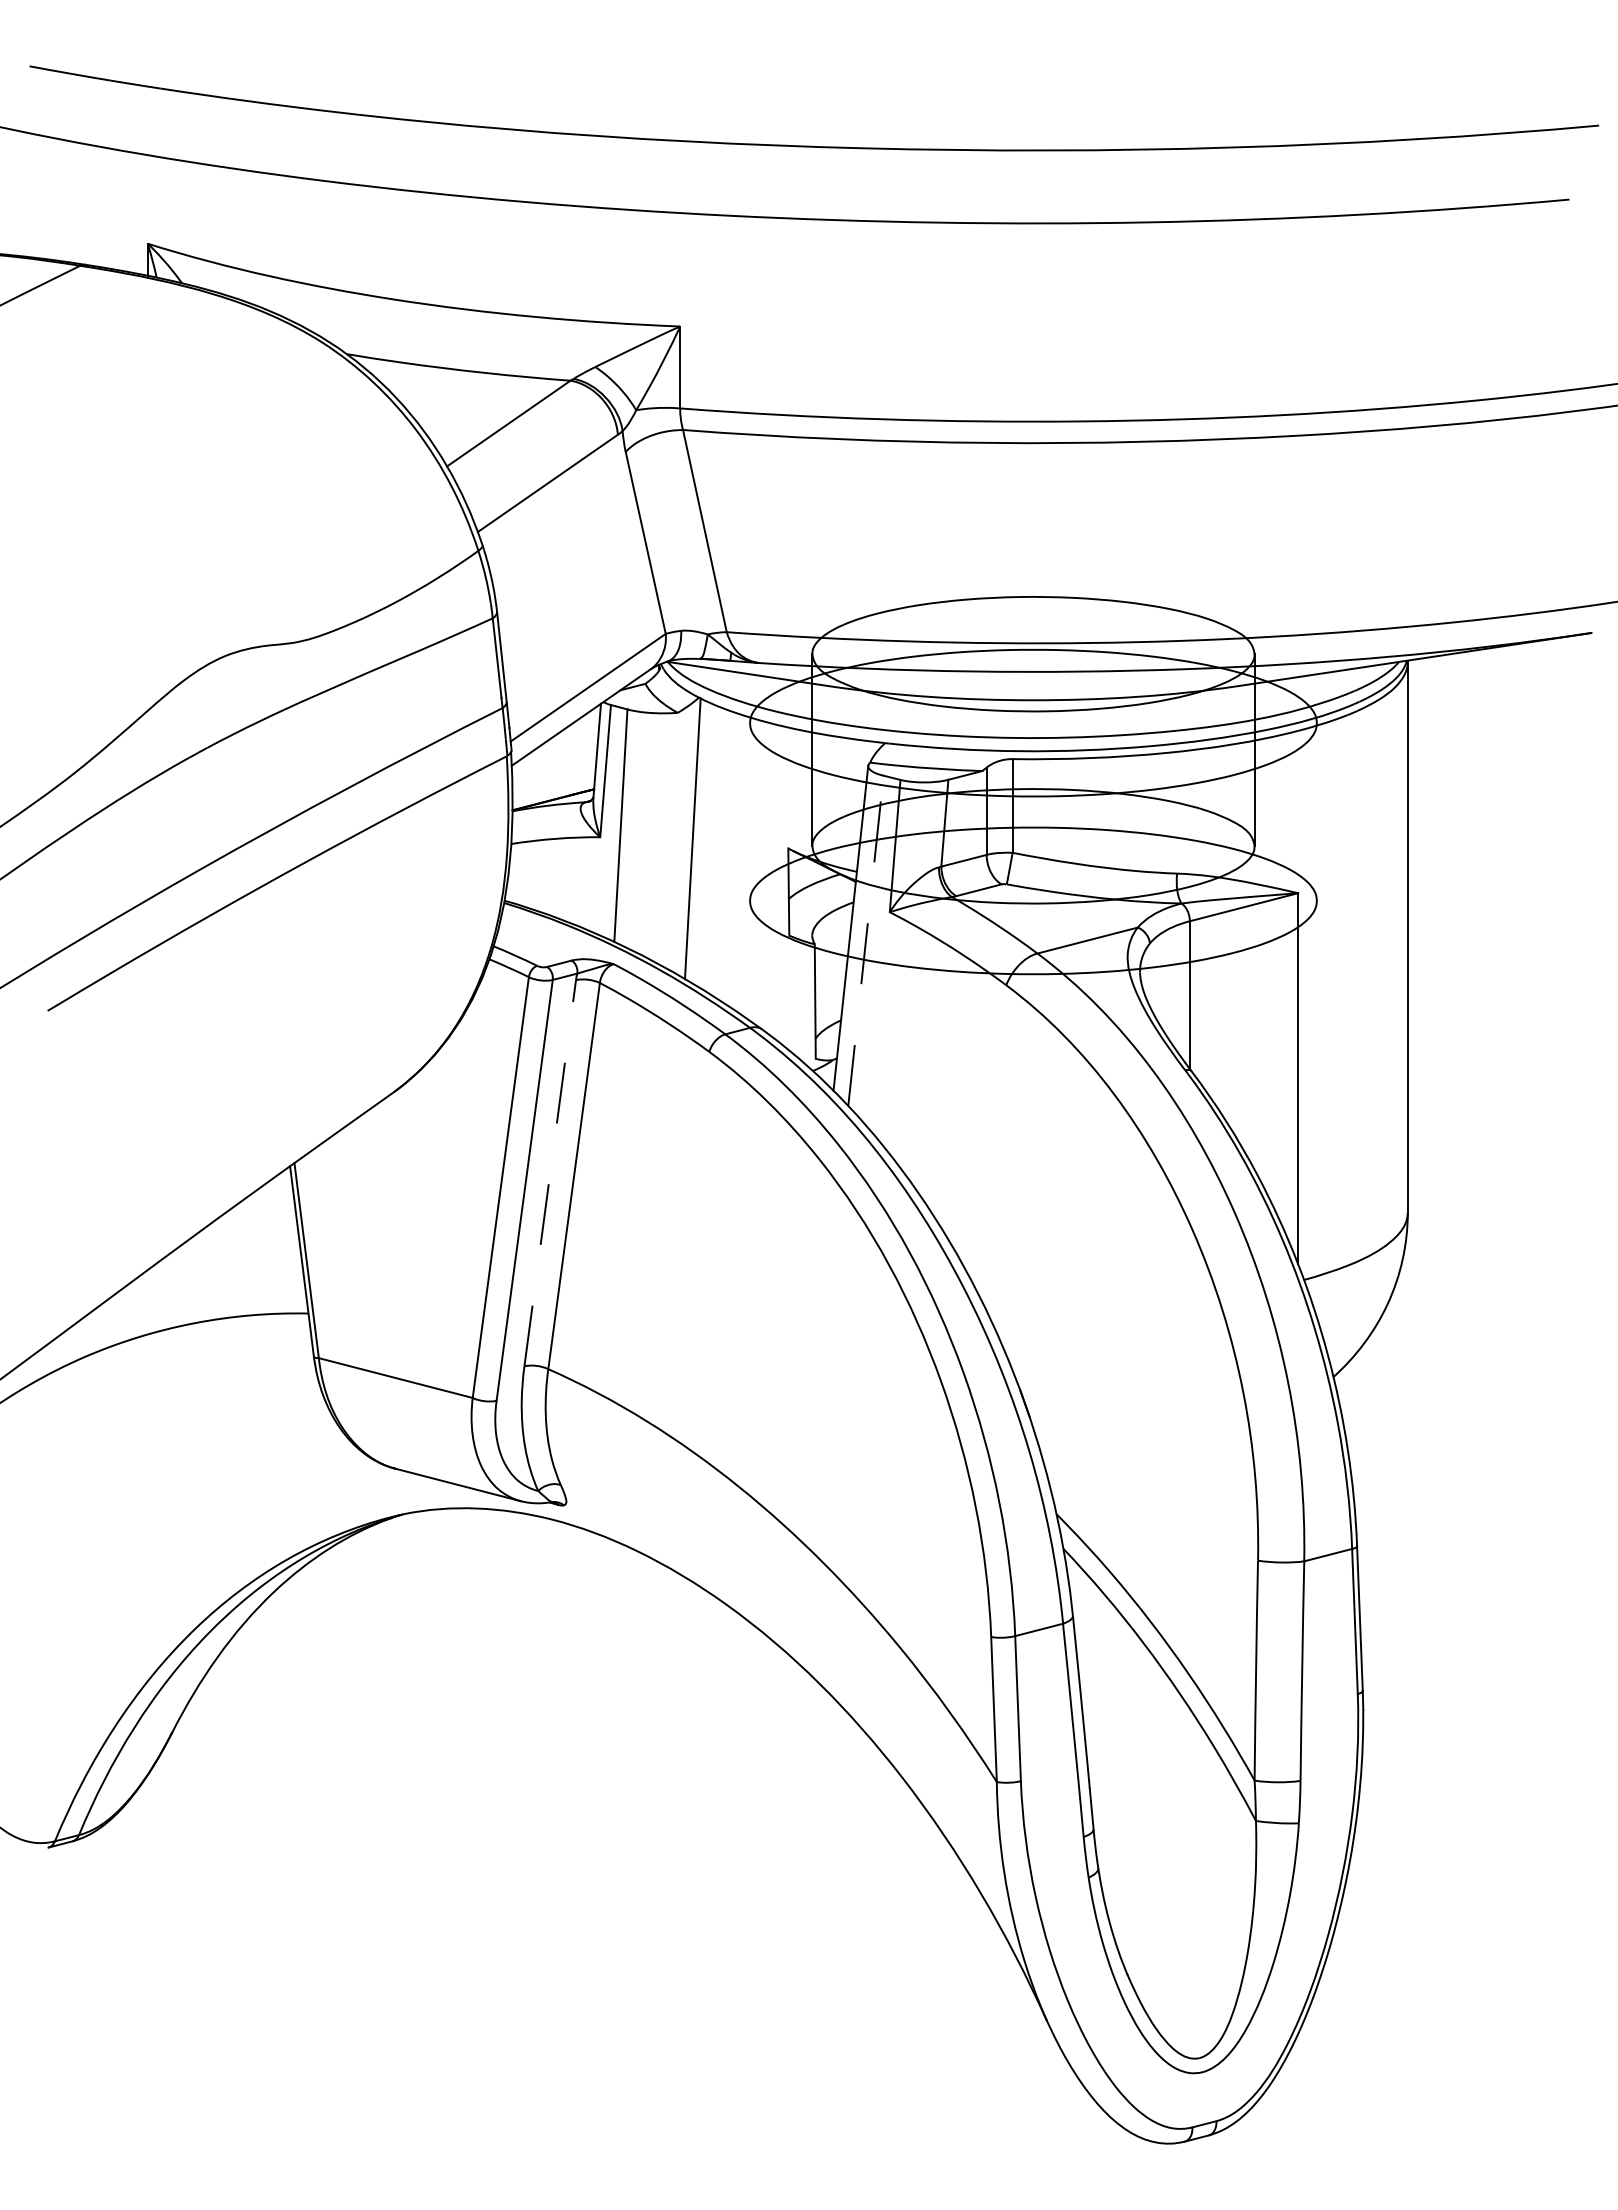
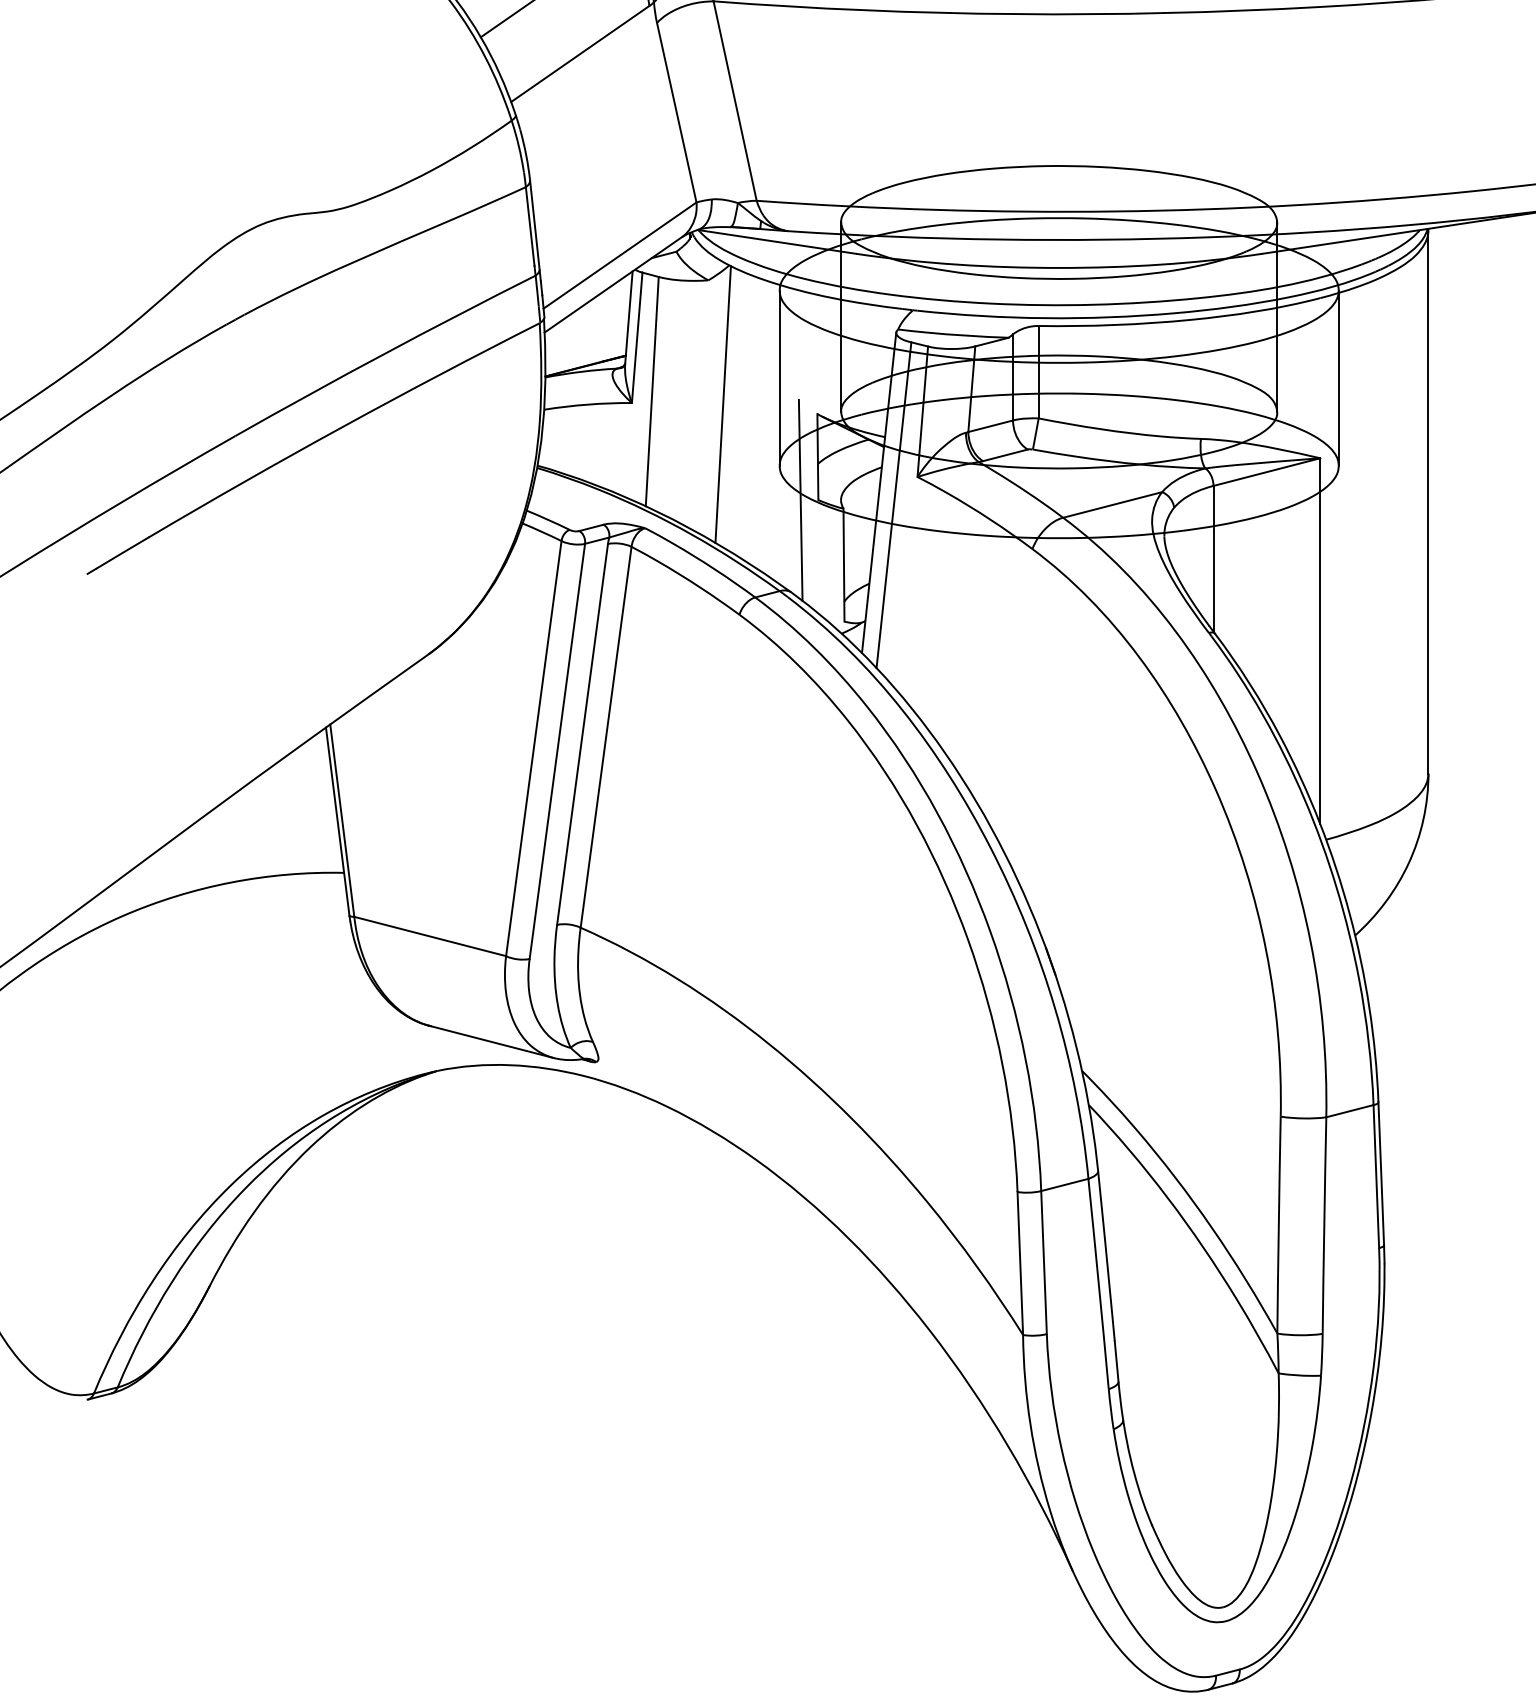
line: (749, 811) -> (779, 377), added
line: (1316, 811) -> (1338, 377), added
line: (771, 935) -> (800, 499), added
line: (865, 940) -> (893, 504), dashed -> solid
line: (550, 1173) -> (582, 734), dashed -> solid

